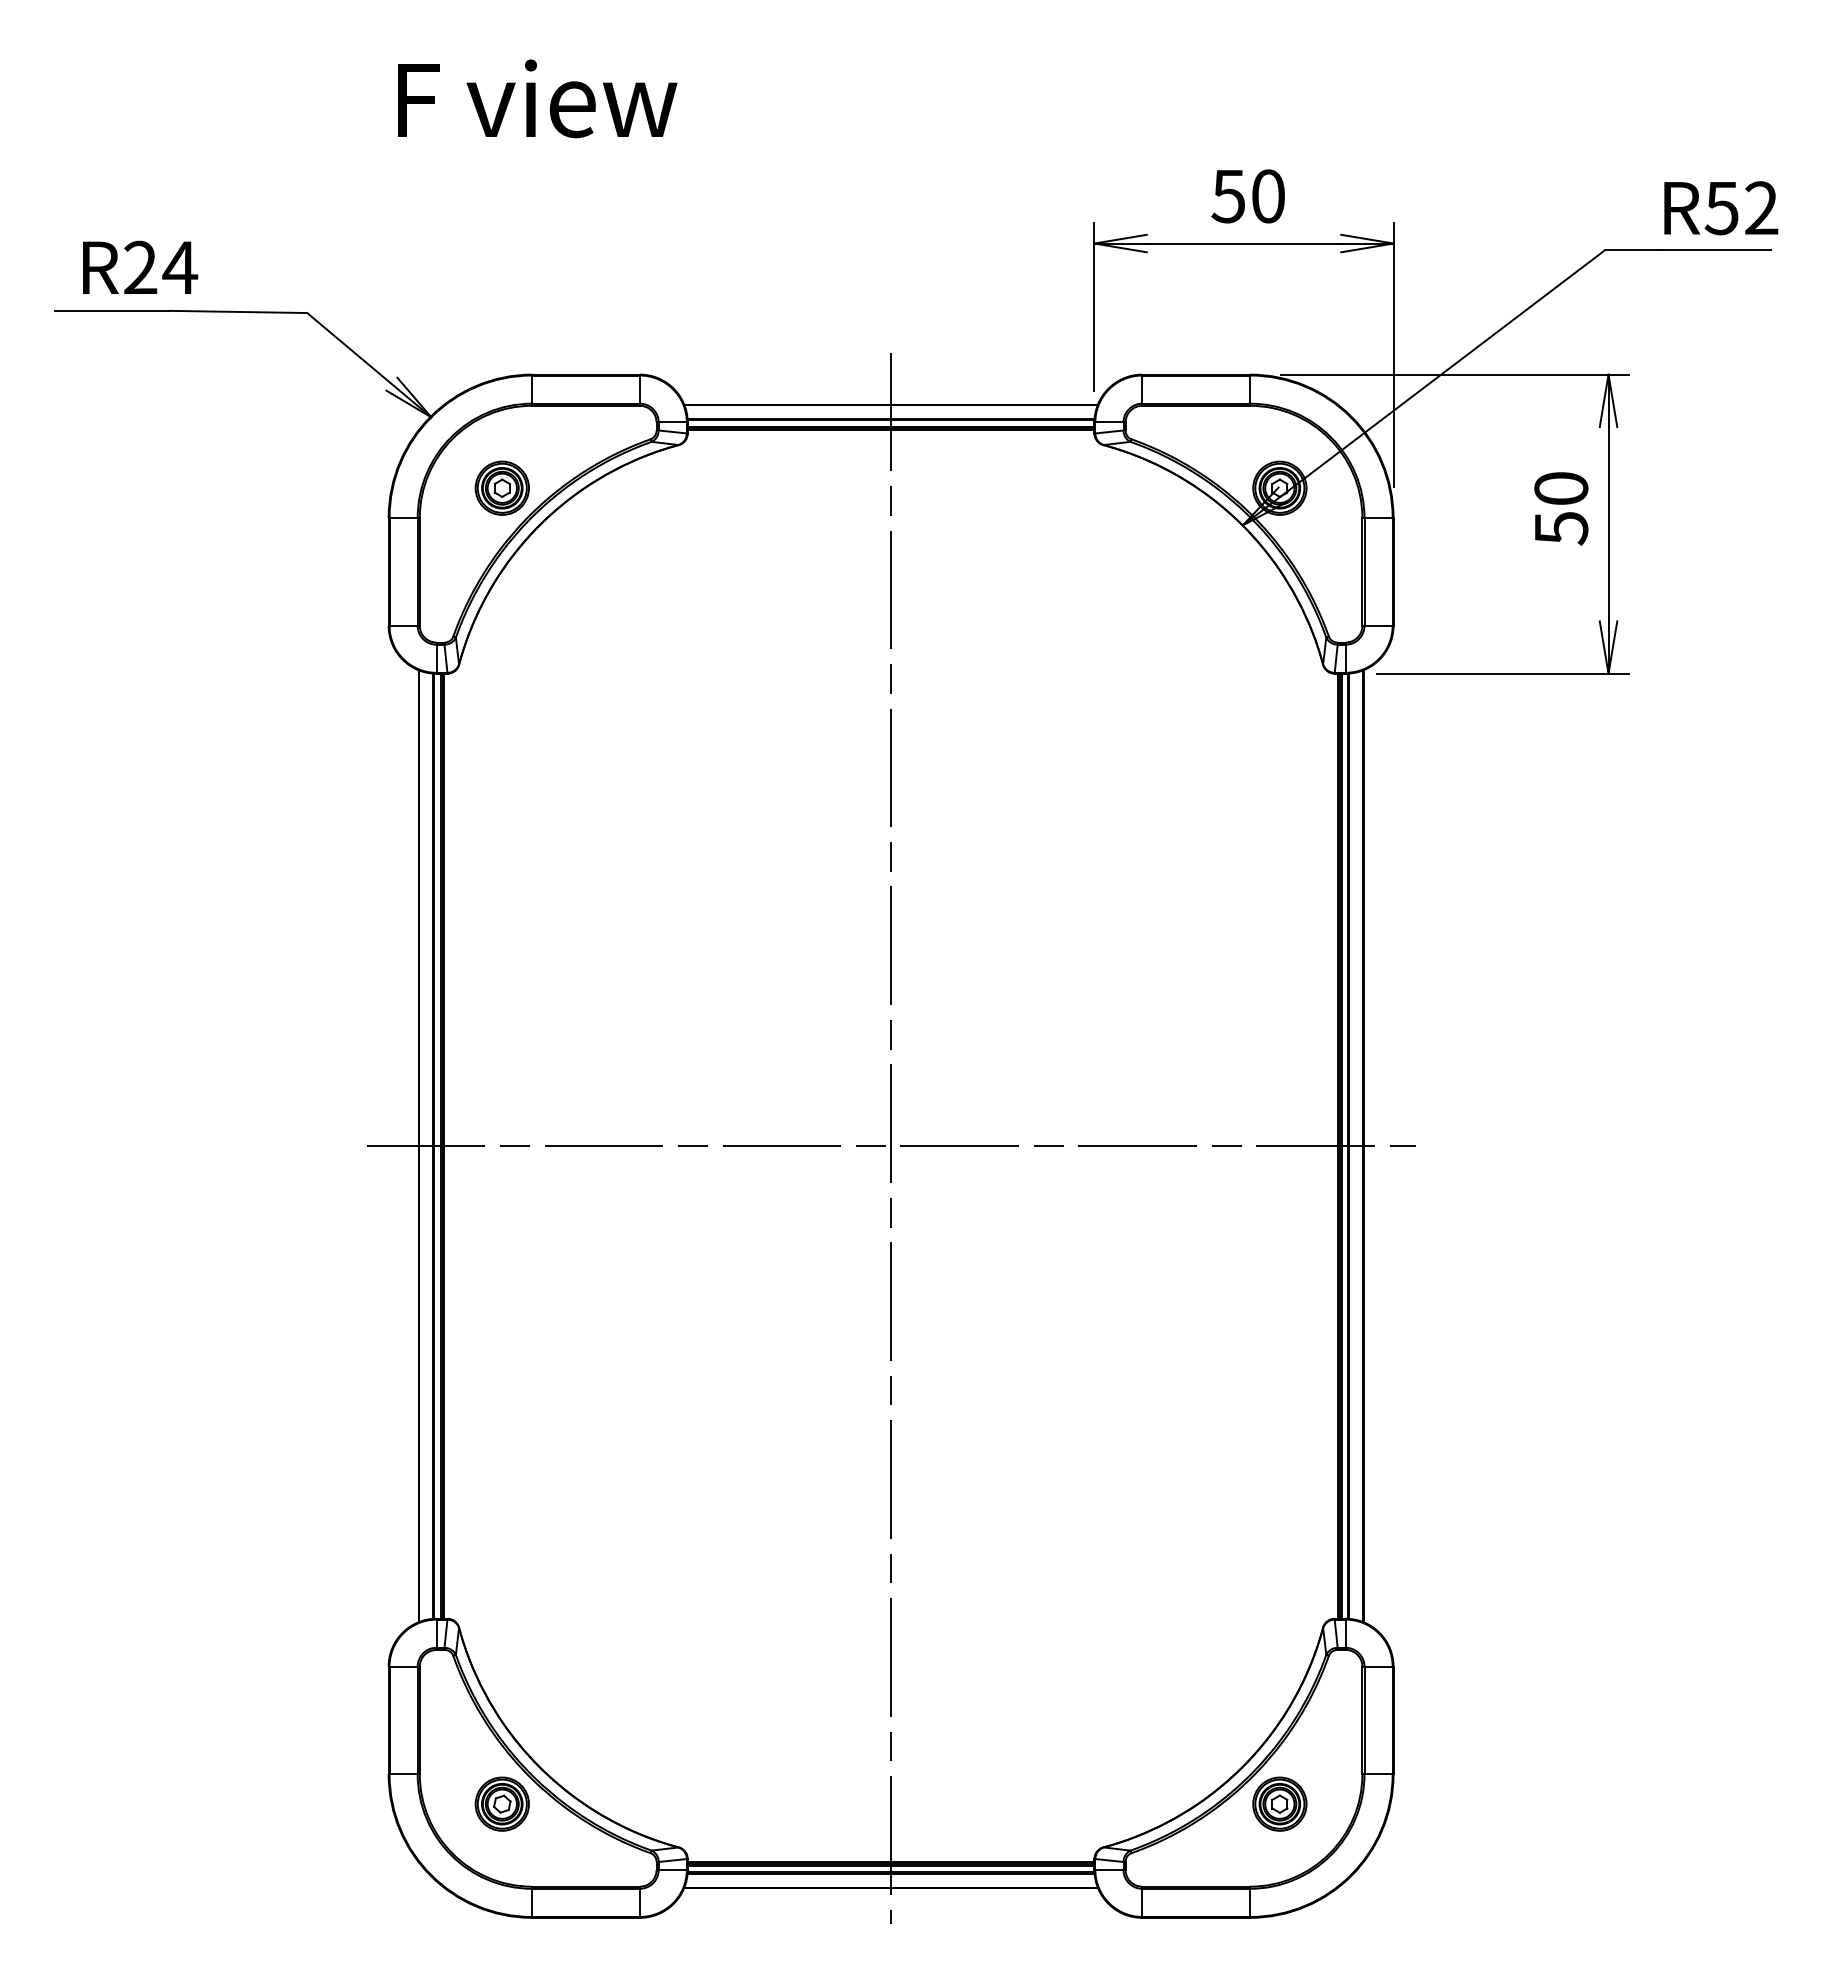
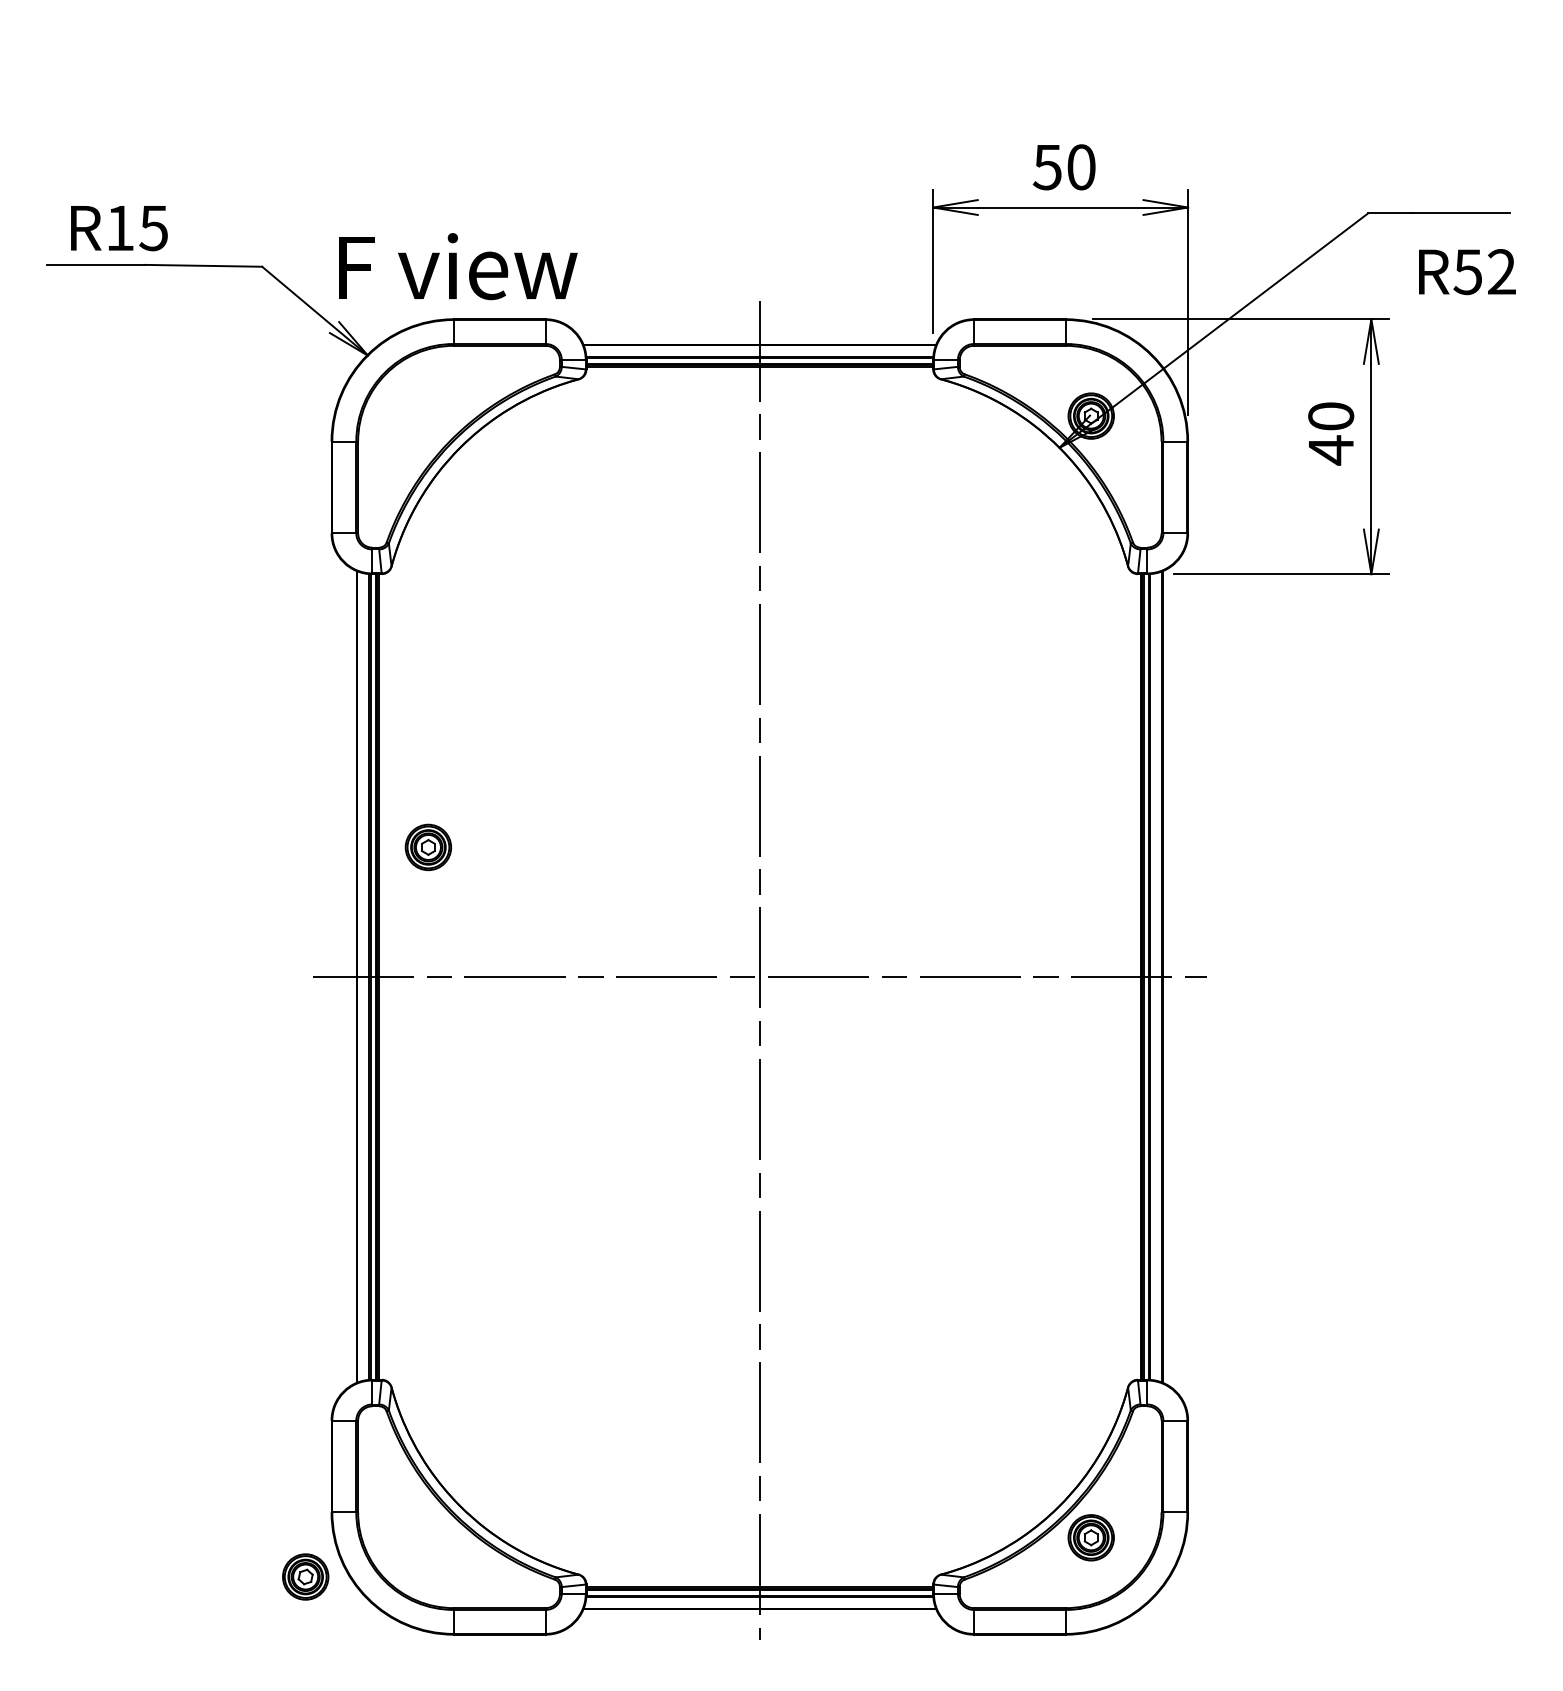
text: (537, 98) -> (458, 266), moved
text: (1721, 208) -> (1467, 272), moved
text: (161, 267) -> (137, 227), R24 -> R15
part: (501, 487) -> (427, 846), moved
text: (1561, 528) -> (1331, 450), 50 -> 40
part: (501, 1803) -> (305, 1576), moved

